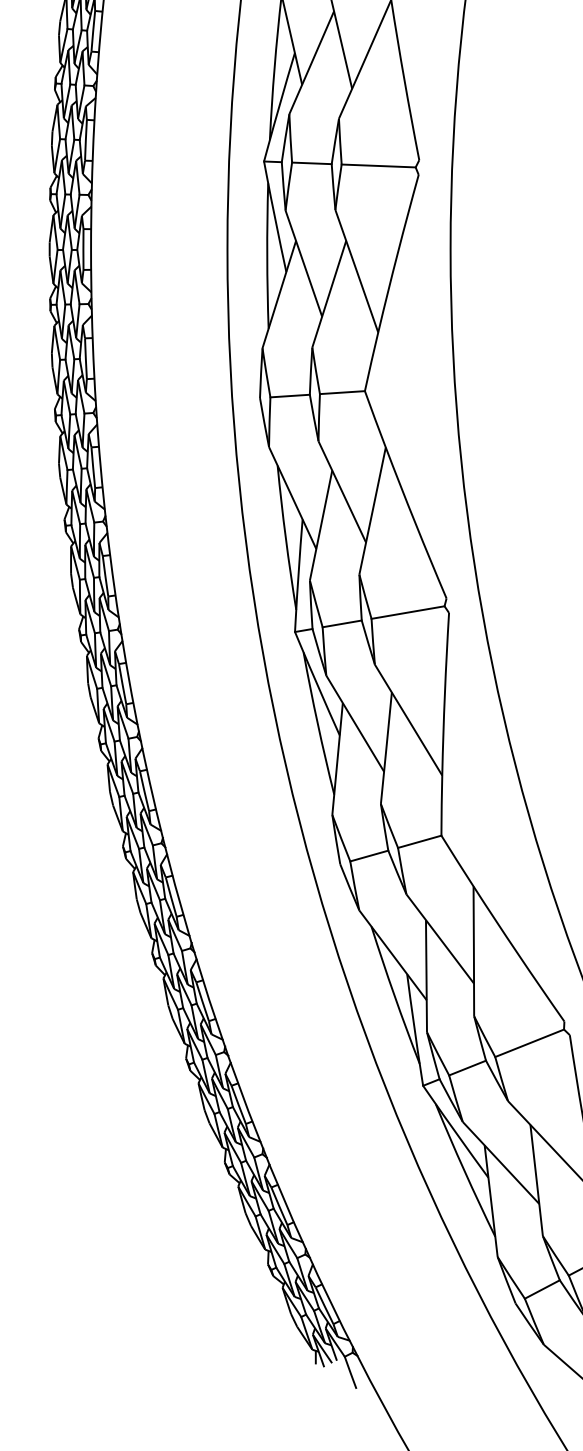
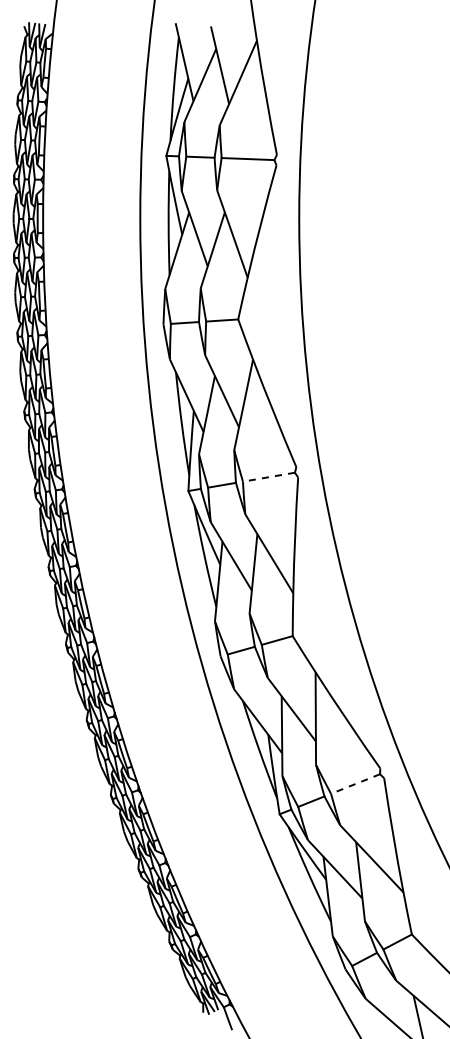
line: (407, 612) -> (268, 477), solid -> dashed
line: (529, 1043) -> (355, 784), solid -> dashed

